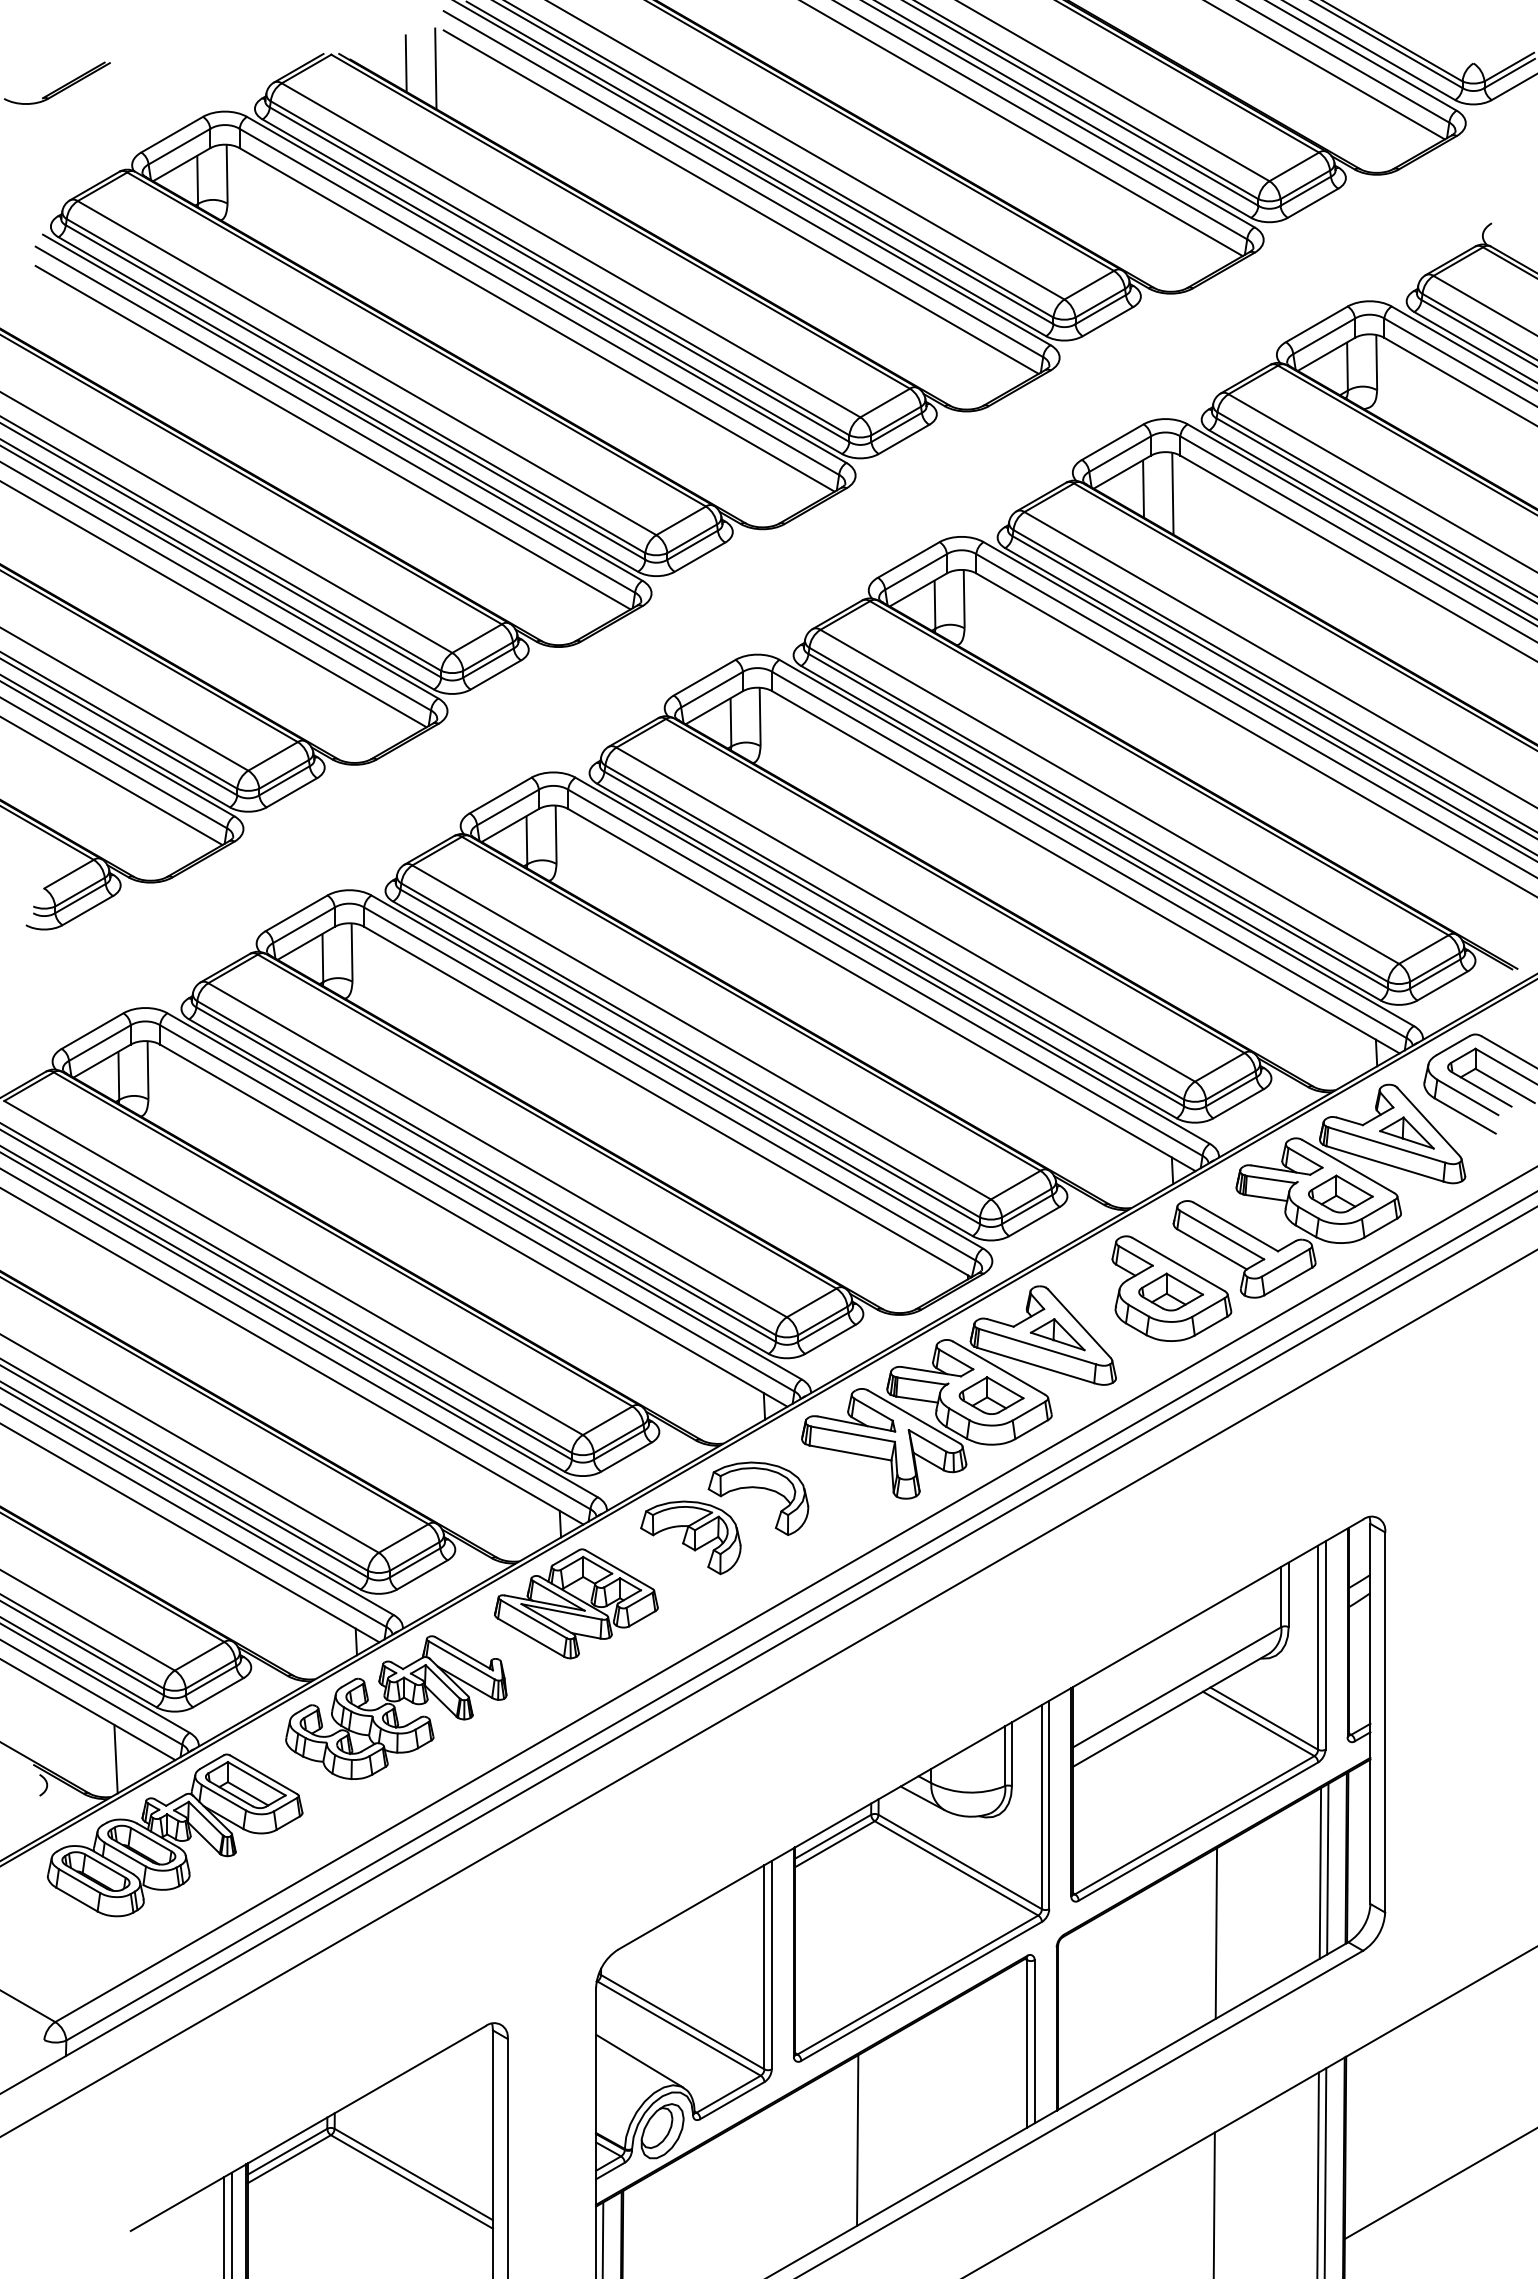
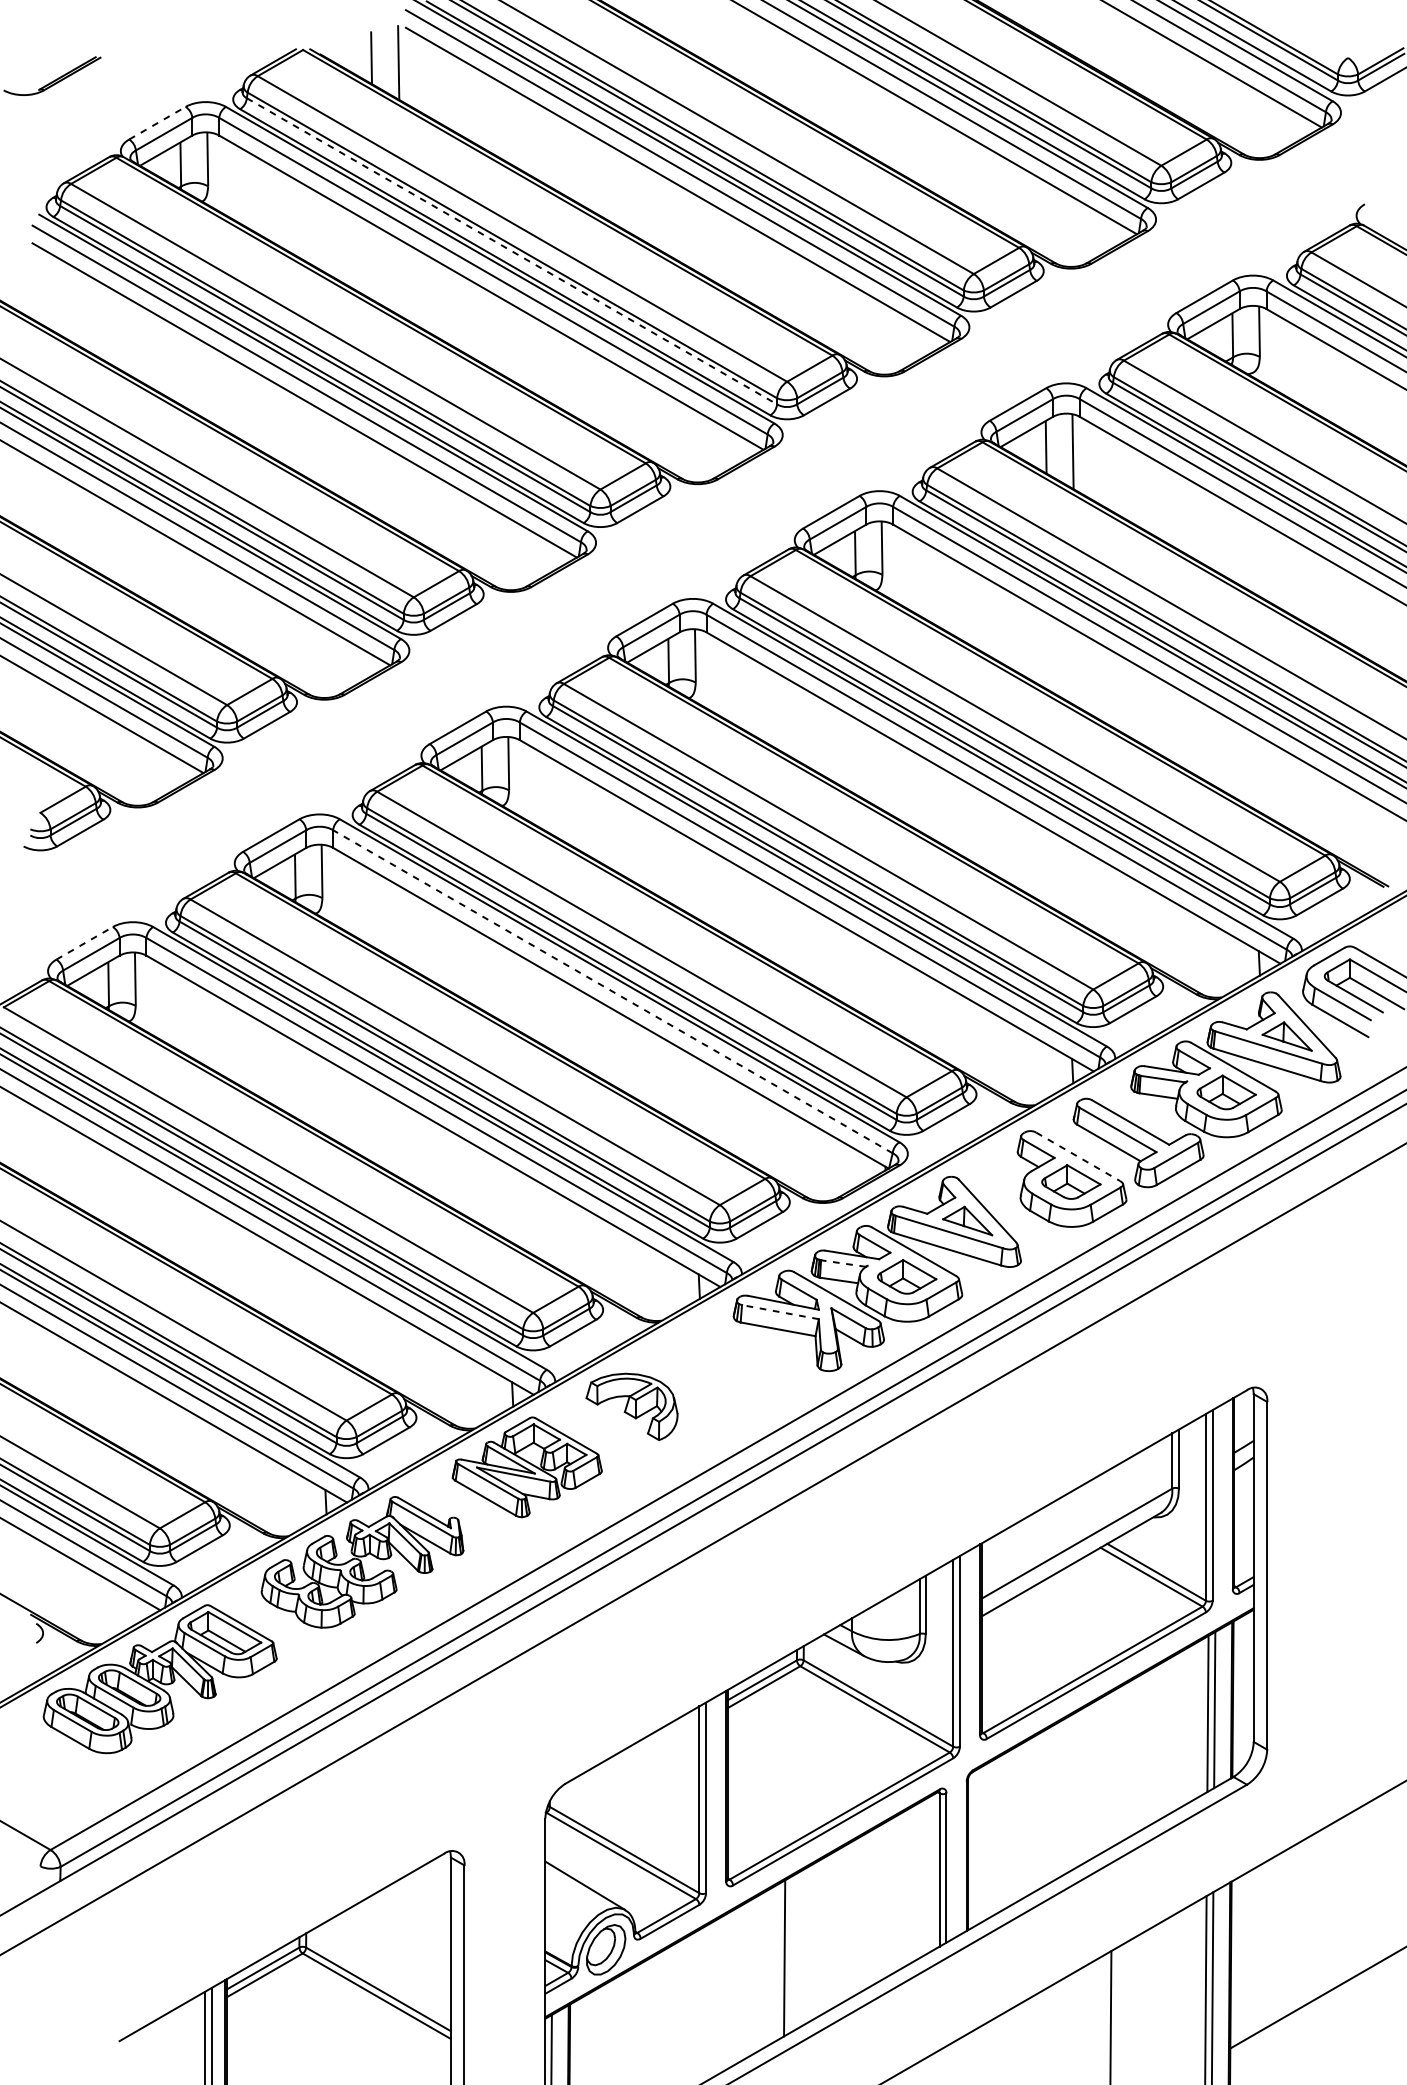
line: (172, 134) -> (157, 123), solid -> dashed
line: (559, 274) -> (511, 251), solid -> dashed
line: (92, 1031) -> (84, 943), solid -> dashed
line: (669, 1083) -> (612, 991), solid -> dashed
line: (1178, 1264) -> (1078, 1156), solid -> dashed
line: (922, 1381) -> (843, 1263), solid -> dashed
line: (853, 1434) -> (780, 1312), solid -> dashed
part: (758, 1488) -> (693, 1361), removed
line: (115, 1758) -> (105, 1608), removed
line: (1216, 1933) -> (1112, 1768), removed

